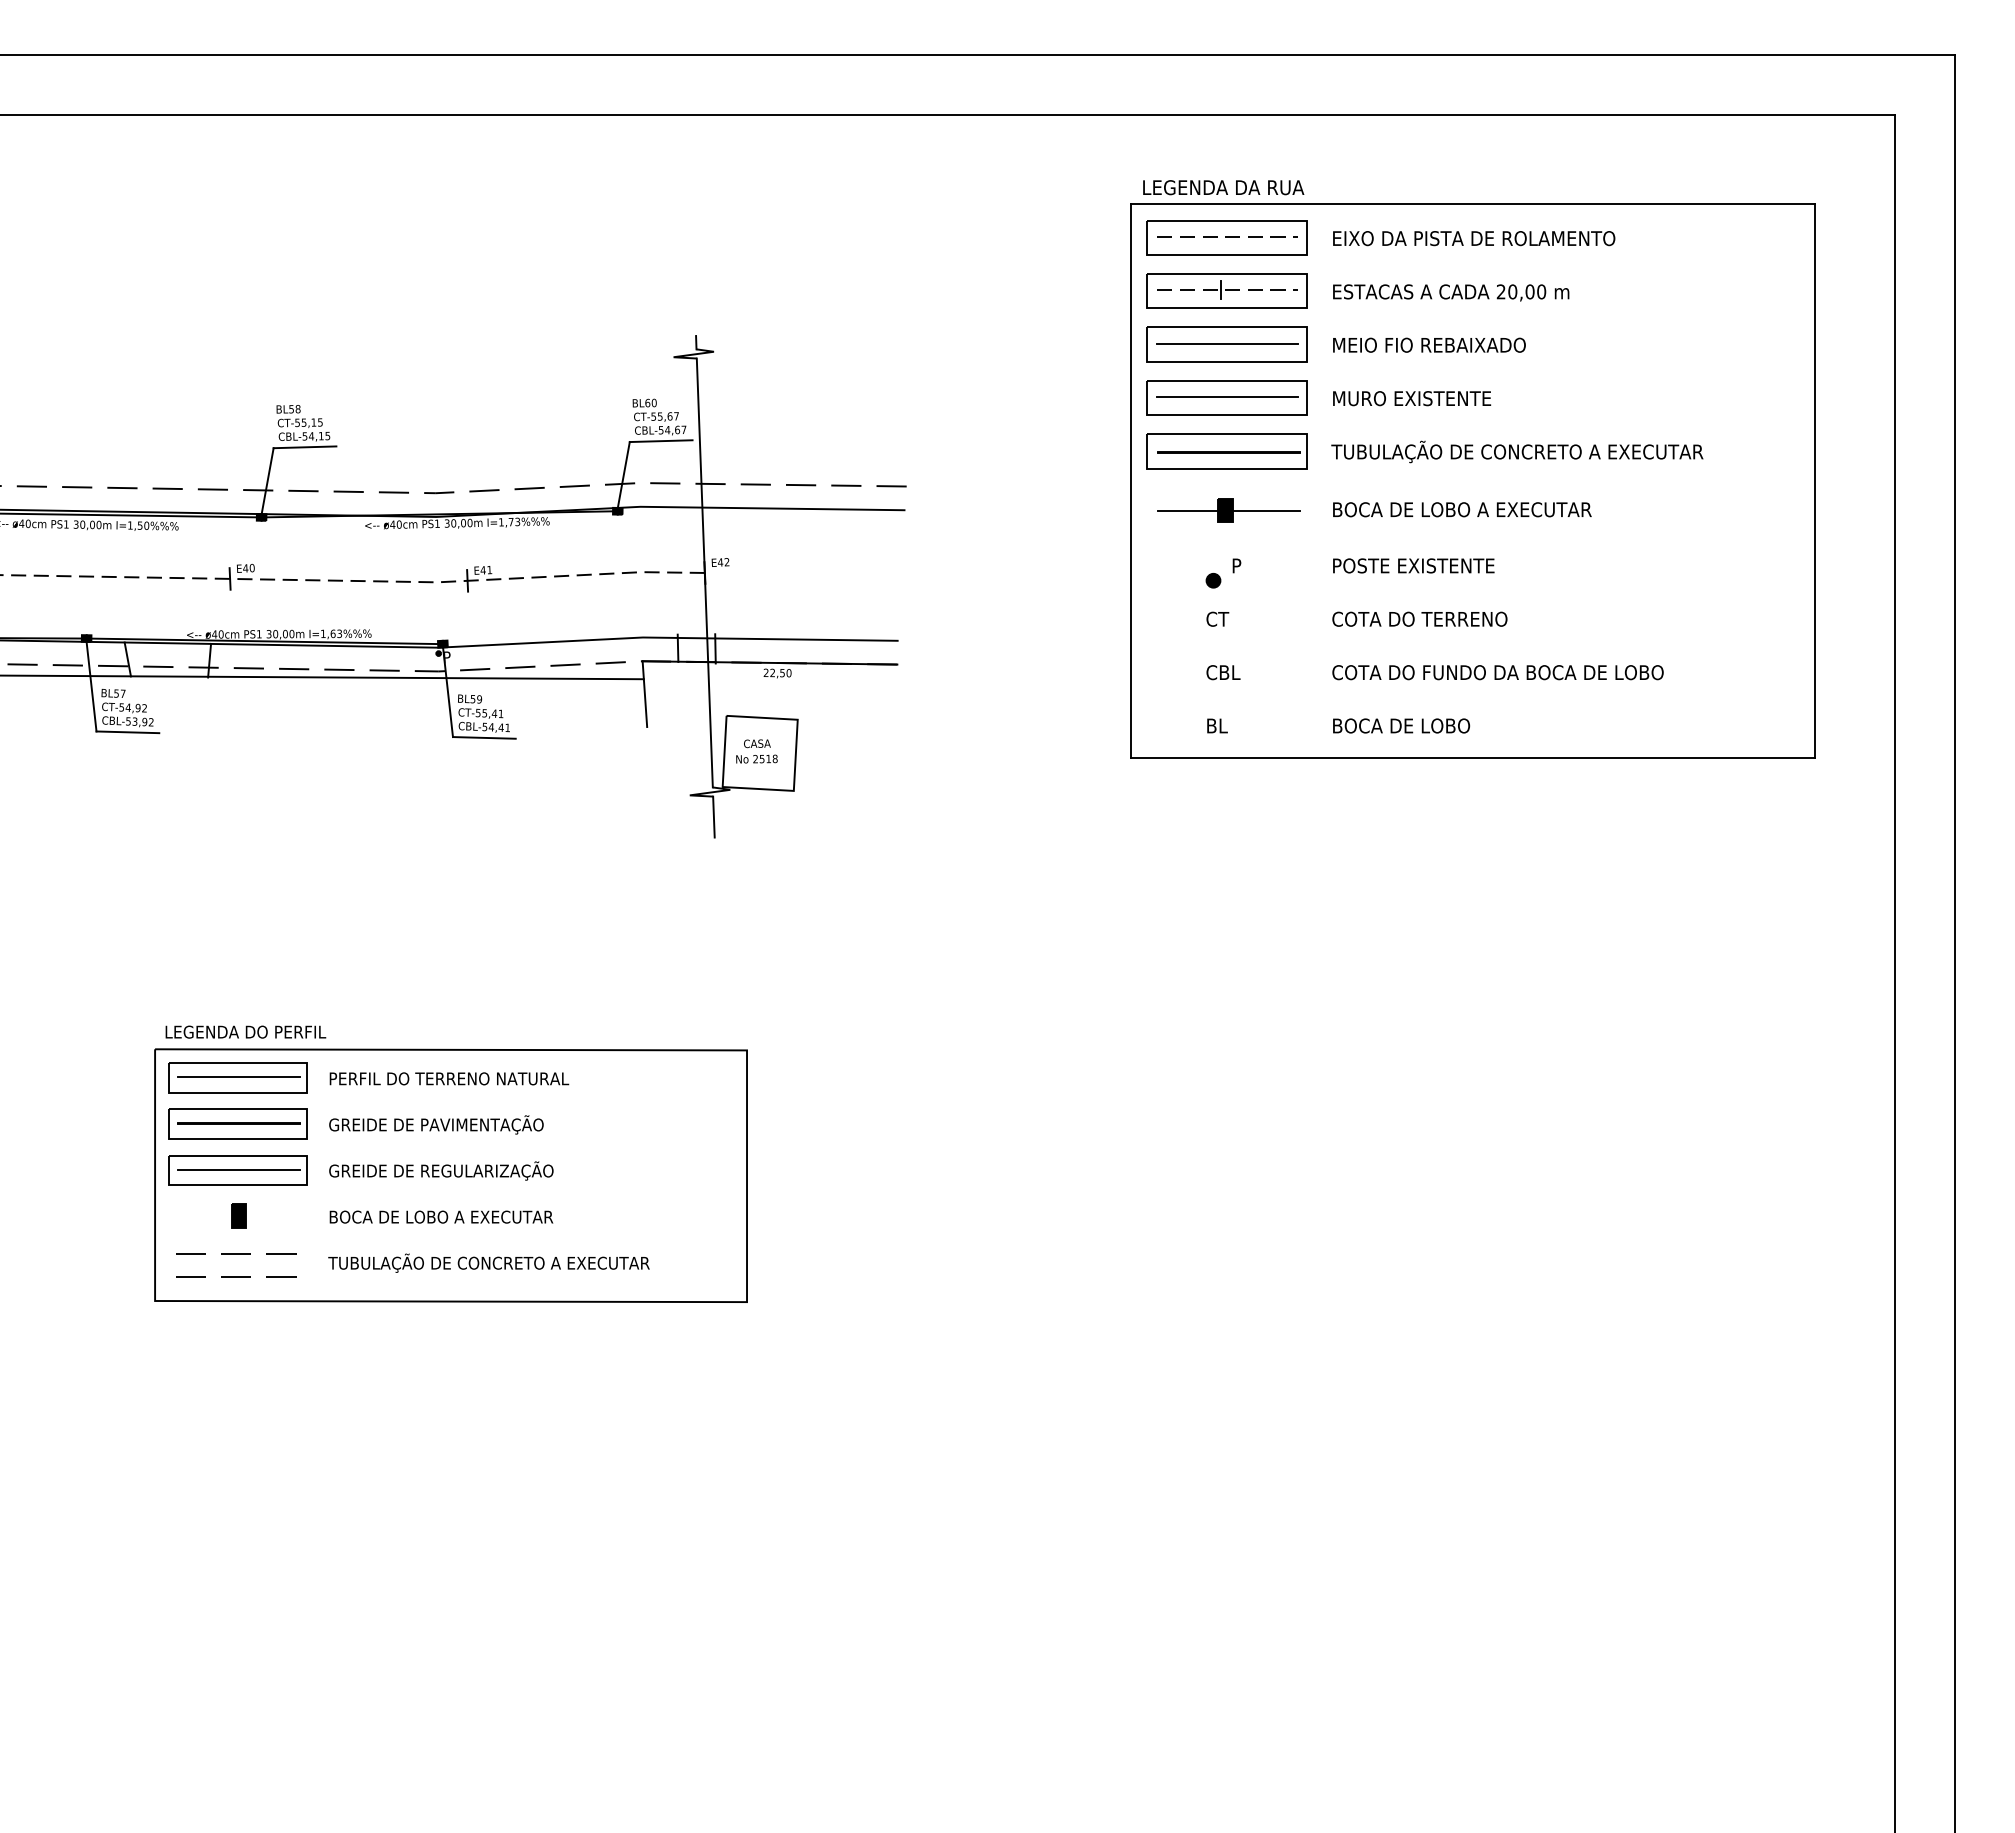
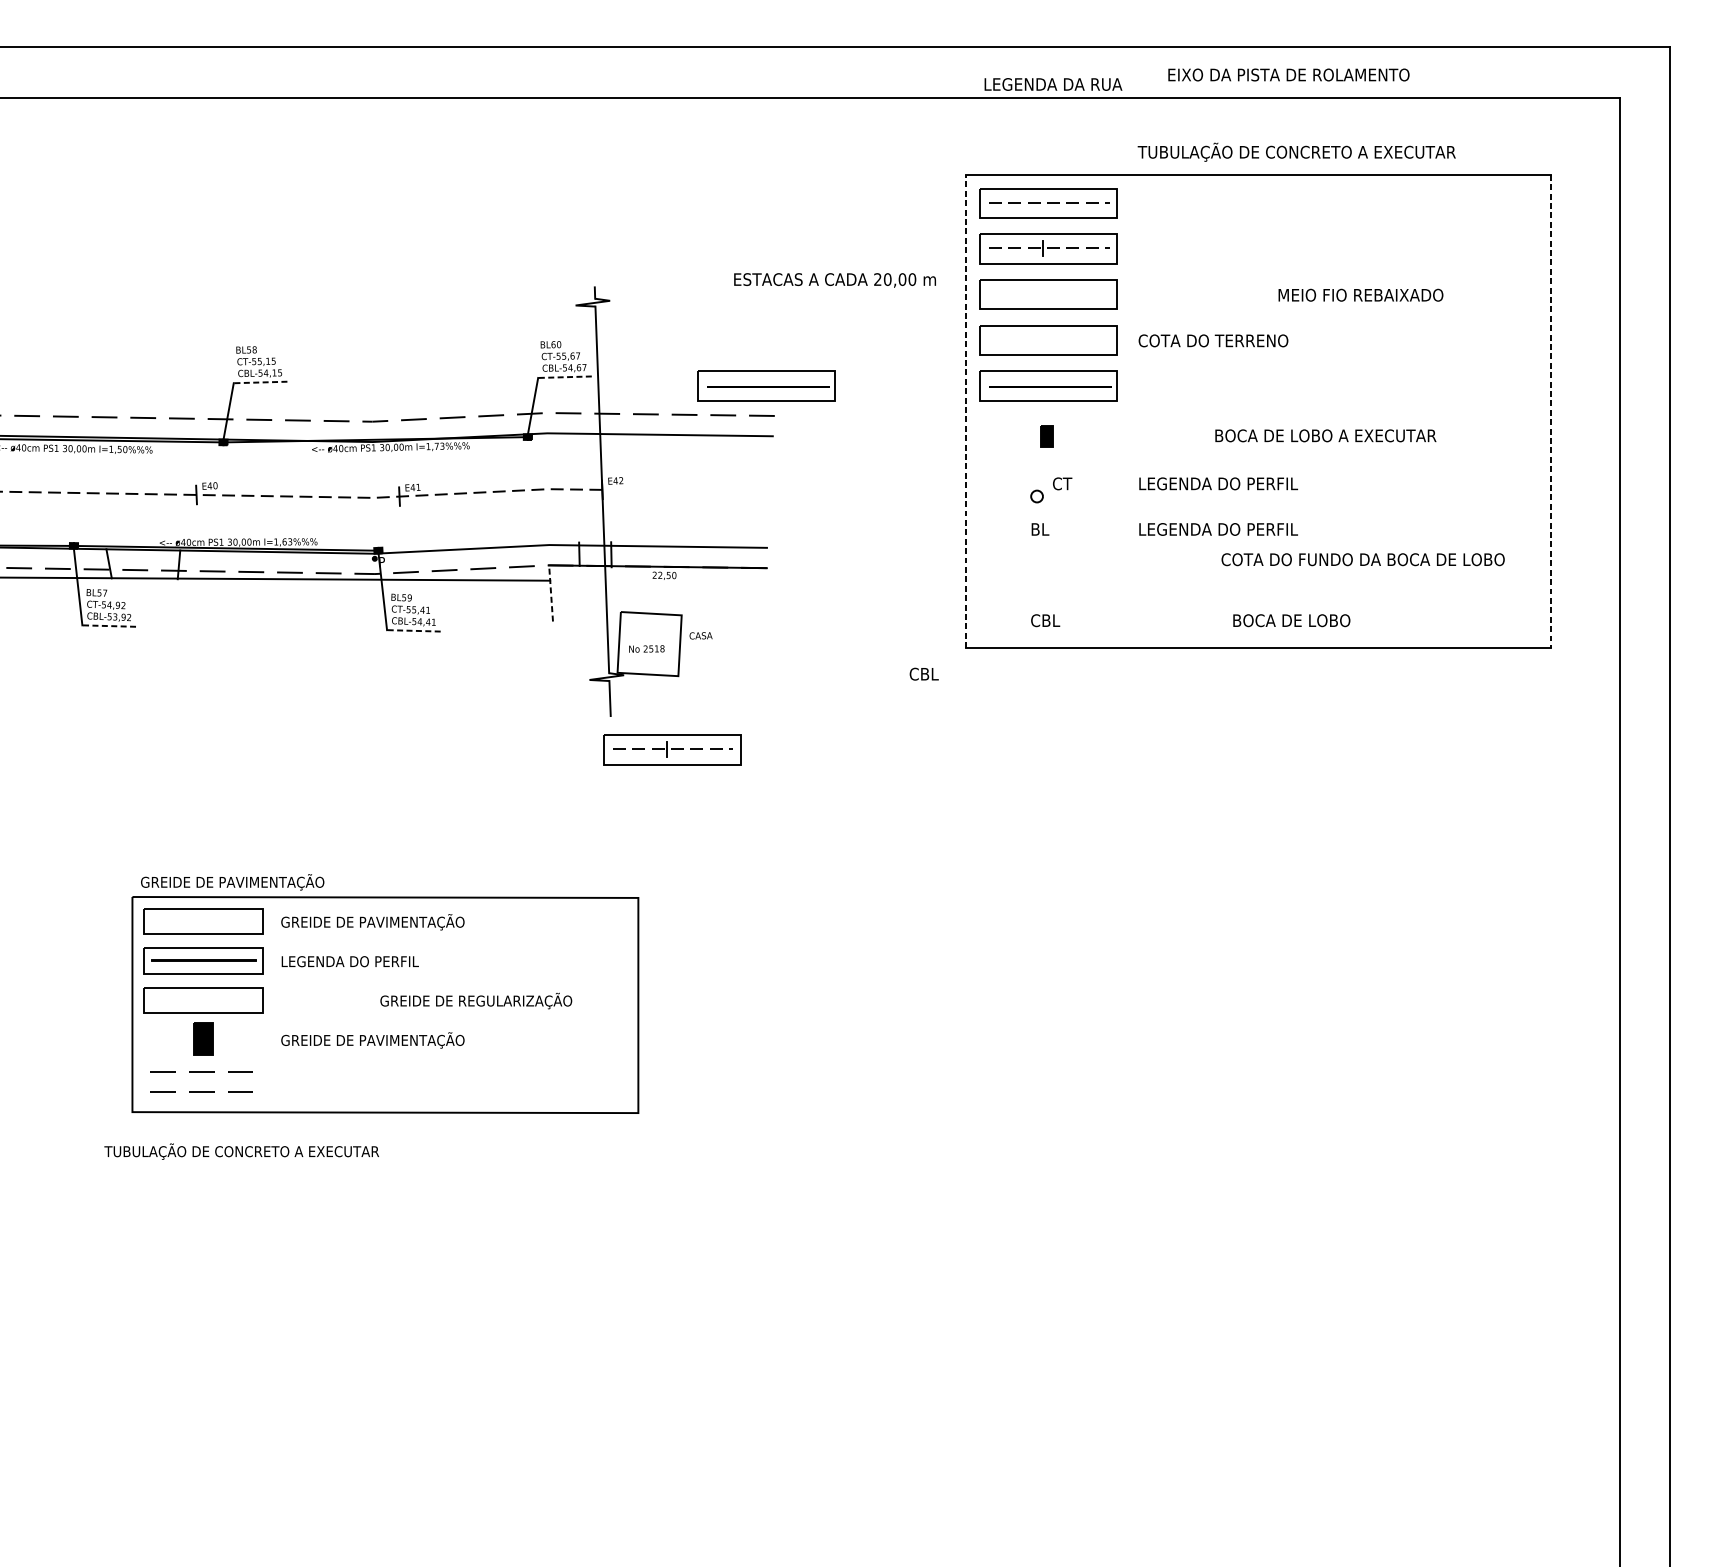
text: (1223, 187) -> (1053, 84), moved
text: (1474, 238) -> (1289, 74), moved
text: (1451, 292) -> (835, 280), moved
line: (1227, 343) -> (1049, 293), removed
text: (1429, 344) -> (1360, 294), moved
line: (1227, 396) -> (1049, 339), removed
text: (1419, 398) -> (1213, 340), MURO EXISTENTE -> COTA DO TERRENO
line: (660, 441) -> (564, 377), solid -> dashed
line: (304, 447) -> (260, 382), solid -> dashed
part: (896, 451) -> (766, 386), added
text: (1517, 451) -> (1296, 151), moved
line: (1130, 481) -> (966, 411), solid -> dashed
line: (1815, 481) -> (1551, 411), solid -> dashed
text: (1462, 509) -> (1325, 435), moved
line: (1228, 510) -> (1049, 436), removed
text: (1243, 565) -> (1062, 483), P -> CT
text: (1426, 565) -> (1219, 483), POSTE EXISTENTE -> LEGENDA DO PERFIL
fill: (1213, 580) -> (1037, 496), removed
text: (1217, 618) -> (1040, 528), CT -> BL
text: (1425, 618) -> (1218, 528), COTA DO TERRENO -> LEGENDA DO PERFIL
text: (1223, 672) -> (924, 674), moved
text: (1497, 672) -> (1362, 559), moved
line: (644, 694) -> (550, 593), solid -> dashed
text: (1223, 725) -> (1045, 620), BL -> CBL
text: (1401, 725) -> (1291, 620), moved
line: (127, 732) -> (108, 626), solid -> dashed
line: (483, 737) -> (413, 630), solid -> dashed
text: (757, 743) -> (701, 635), moved
part: (786, 876) -> (672, 749), added
text: (272, 1031) -> (232, 881), LEGENDA DO PERFIL -> GREIDE DE PAVIMENTAÇÃO
line: (238, 1077) -> (203, 921), removed
text: (449, 1078) -> (384, 921), PERFIL DO TERRENO NATURAL -> GREIDE DE PAVIMENTAÇÃO
text: (436, 1124) -> (372, 961), GREIDE DE PAVIMENTAÇÃO -> LEGENDA DO PERFIL
line: (238, 1169) -> (203, 999), removed
text: (441, 1170) -> (476, 1000), moved
part: (238, 1215) -> (203, 1039), size x1.6
text: (441, 1216) -> (377, 1039), BOCA DE LOBO A EXECUTAR -> GREIDE DE PAVIMENTAÇÃO
text: (488, 1262) -> (241, 1151), moved

